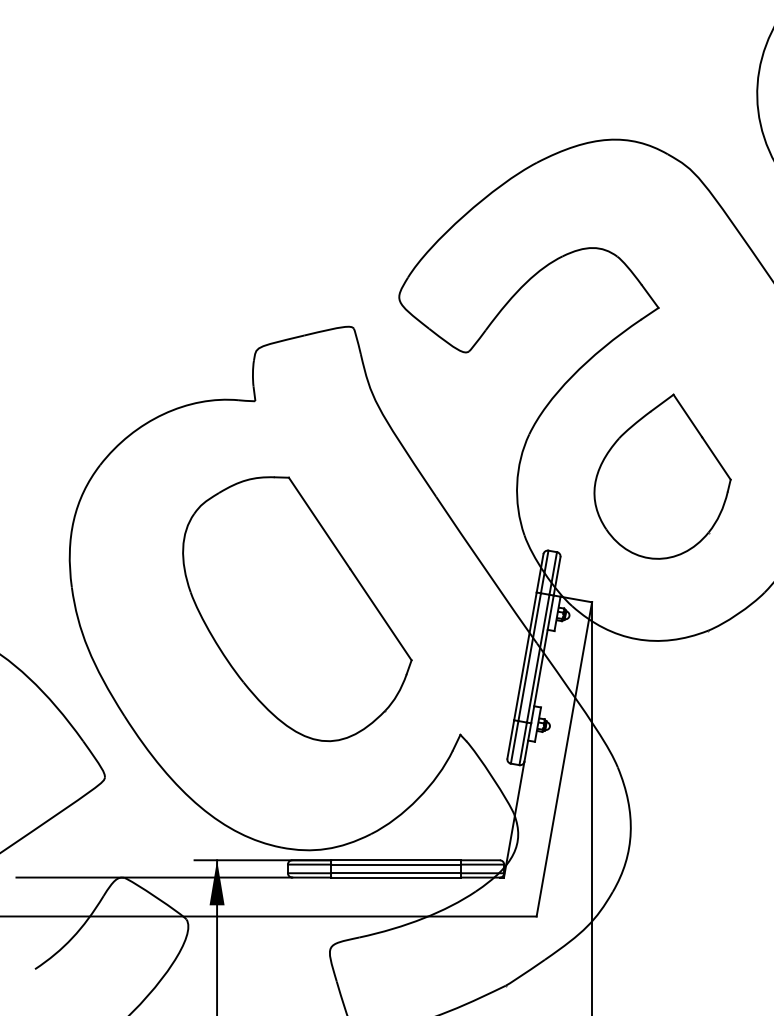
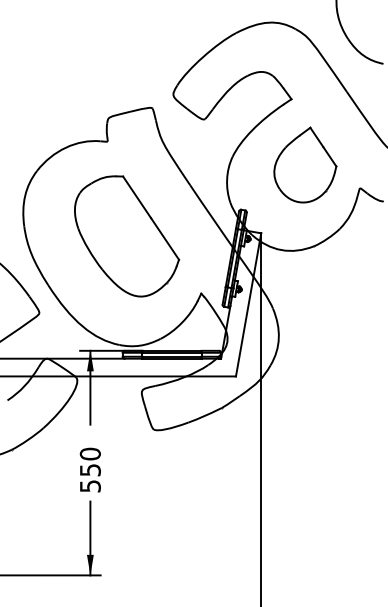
part: (662, 475) -> (305, 164), moved

